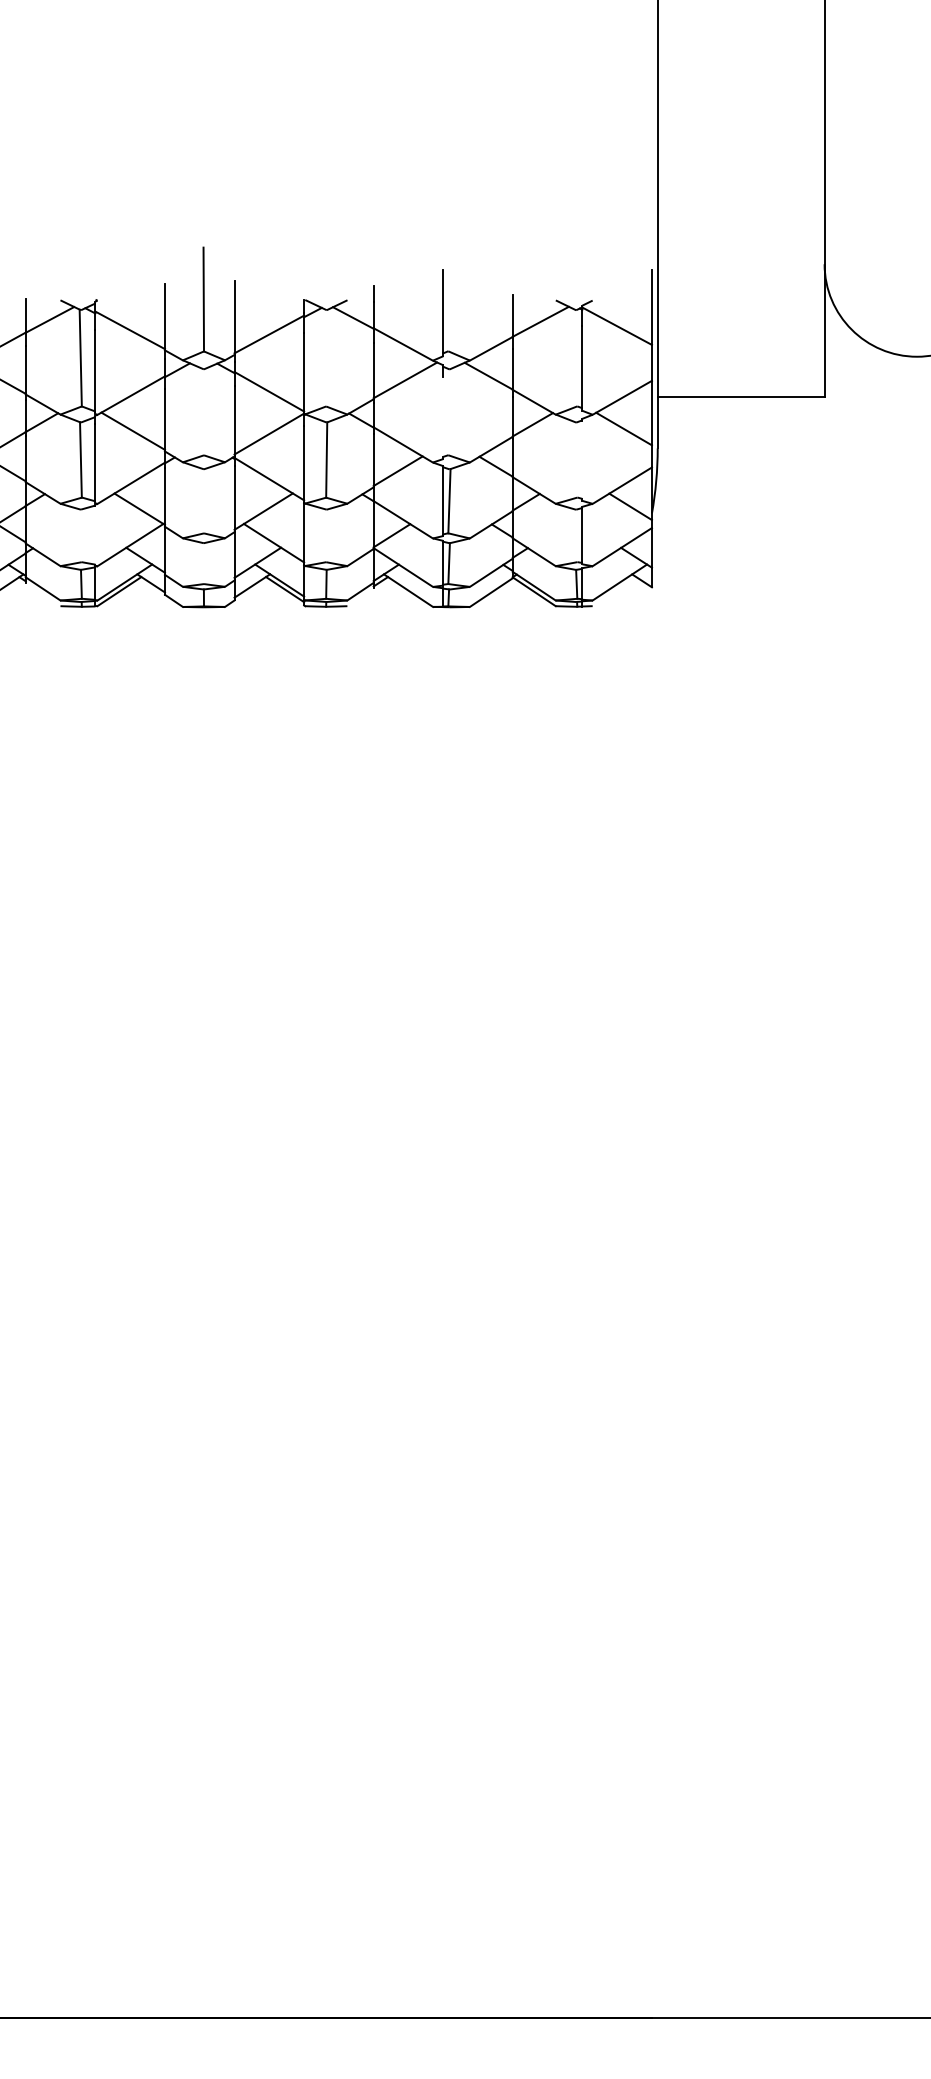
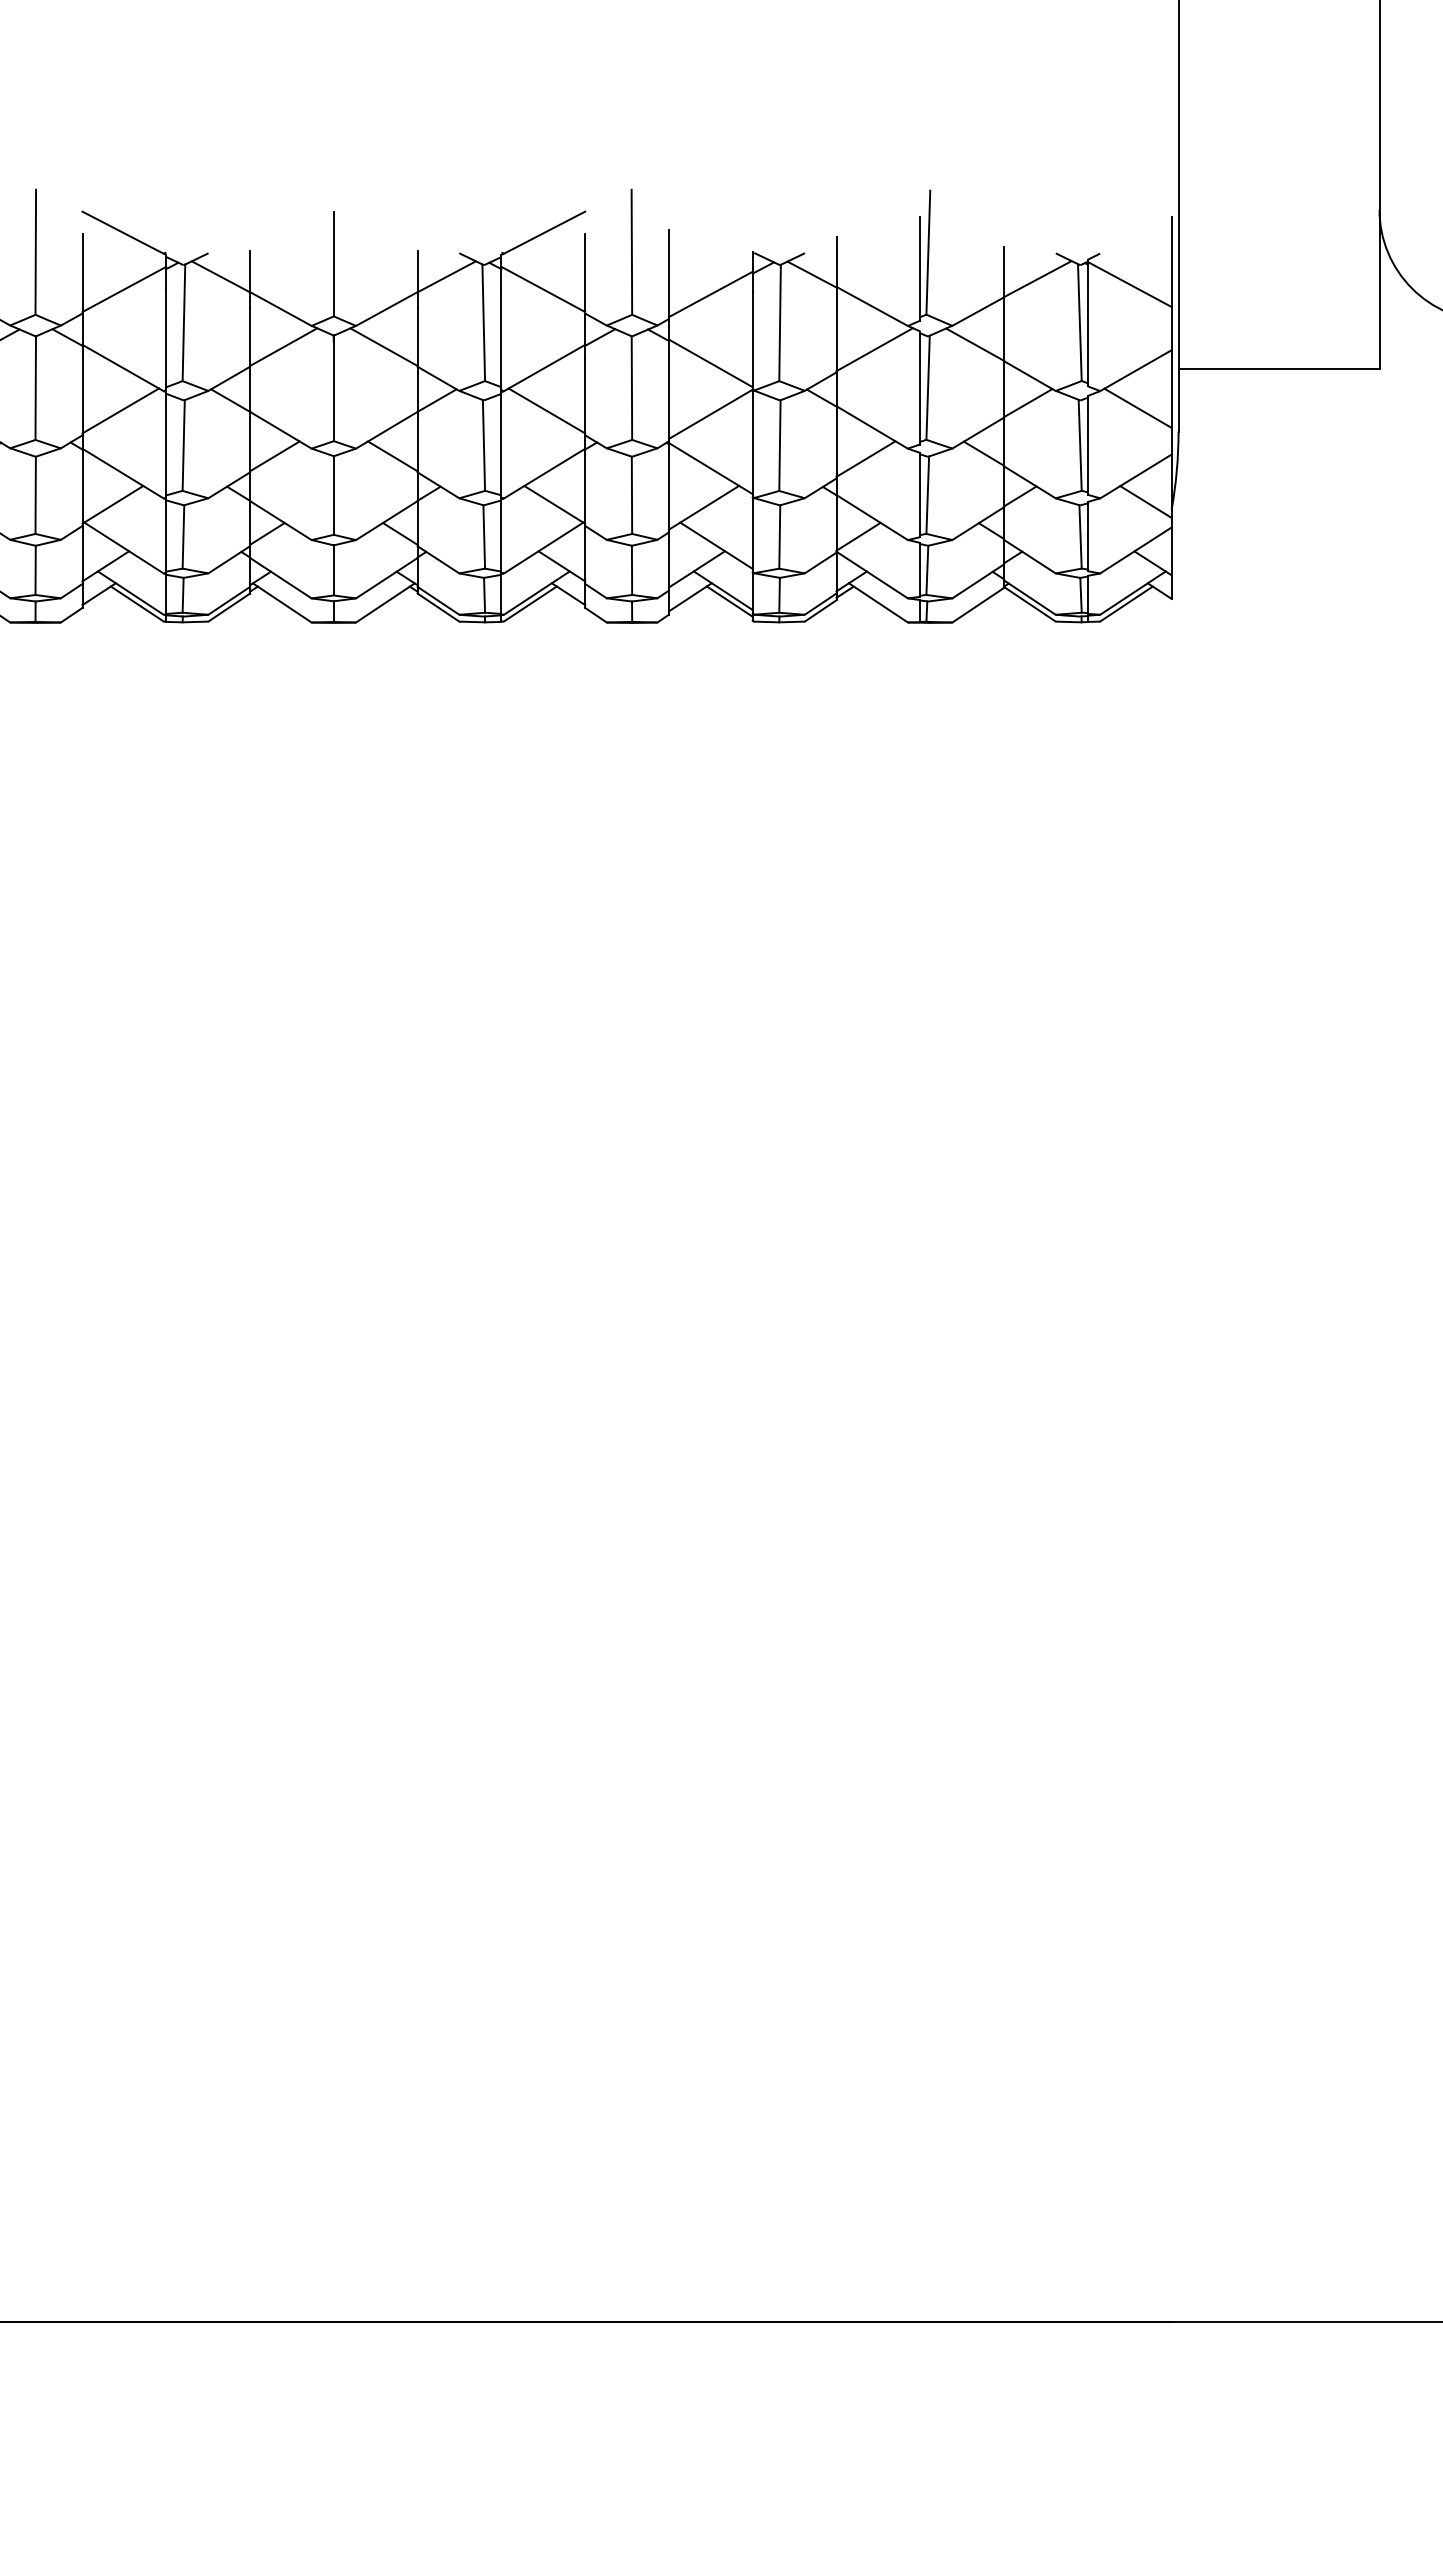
line: (131, 283) -> (544, 232), added
line: (450, 299) -> (928, 252), added
line: (326, 357) -> (779, 322), added
line: (575, 357) -> (1079, 322), added
line: (203, 411) -> (631, 387), added
line: (449, 411) -> (927, 387), added
line: (443, 416) -> (920, 393), added
line: (575, 459) -> (1079, 445), added
line: (582, 459) -> (1087, 445), added
line: (203, 500) -> (631, 494), added
line: (95, 534) -> (501, 535), added
line: (81, 535) -> (484, 536), added
line: (326, 535) -> (779, 536), added
line: (576, 535) -> (1080, 536), added
line: (203, 562) -> (631, 569), added
line: (614, 591) -> (1126, 603), added
line: (43, 594) -> (438, 607), added
line: (360, 596) -> (820, 610), added

